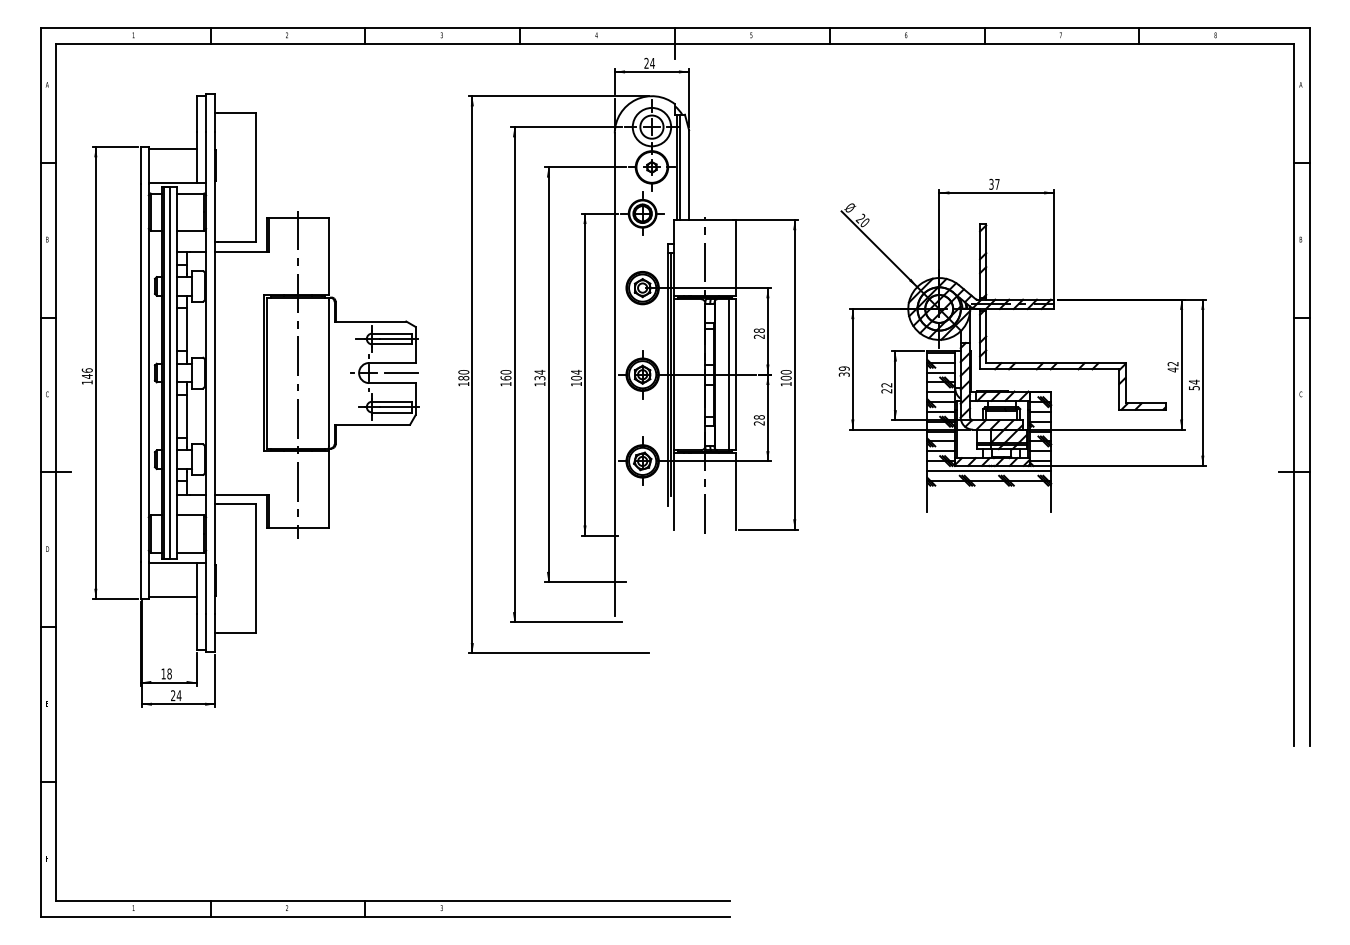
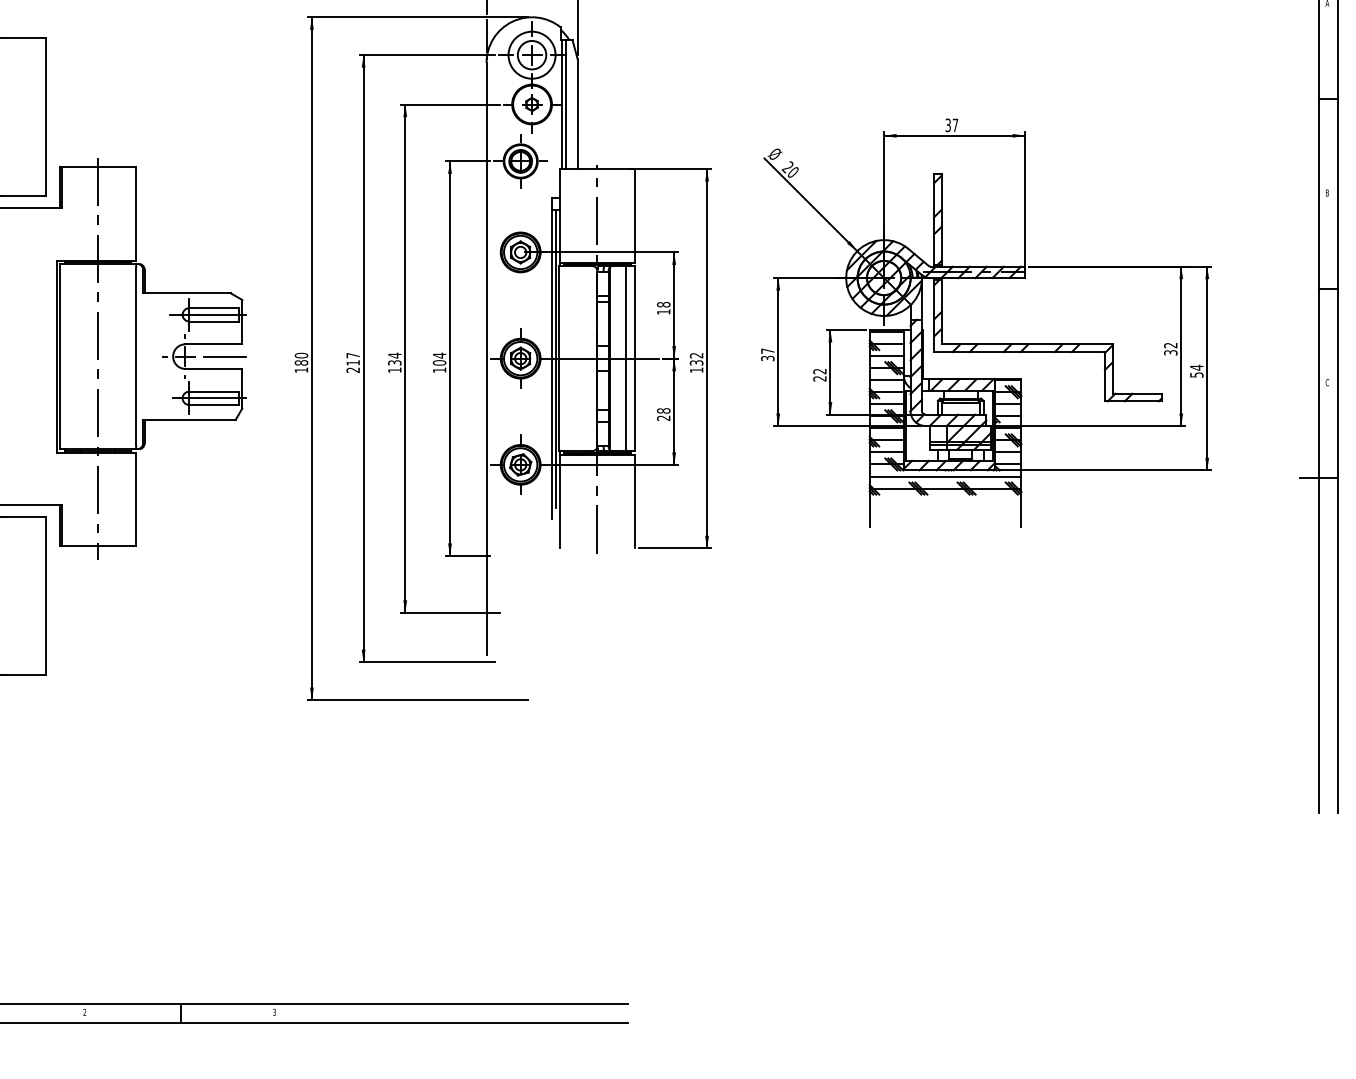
text: (758, 336) -> (662, 311), 28 -> 18
text: (843, 368) -> (766, 351), 39 -> 37
text: (1172, 369) -> (1170, 352), 42 -> 32
text: (785, 375) -> (695, 359), 100 -> 132
text: (505, 378) -> (352, 363), 160 -> 217

